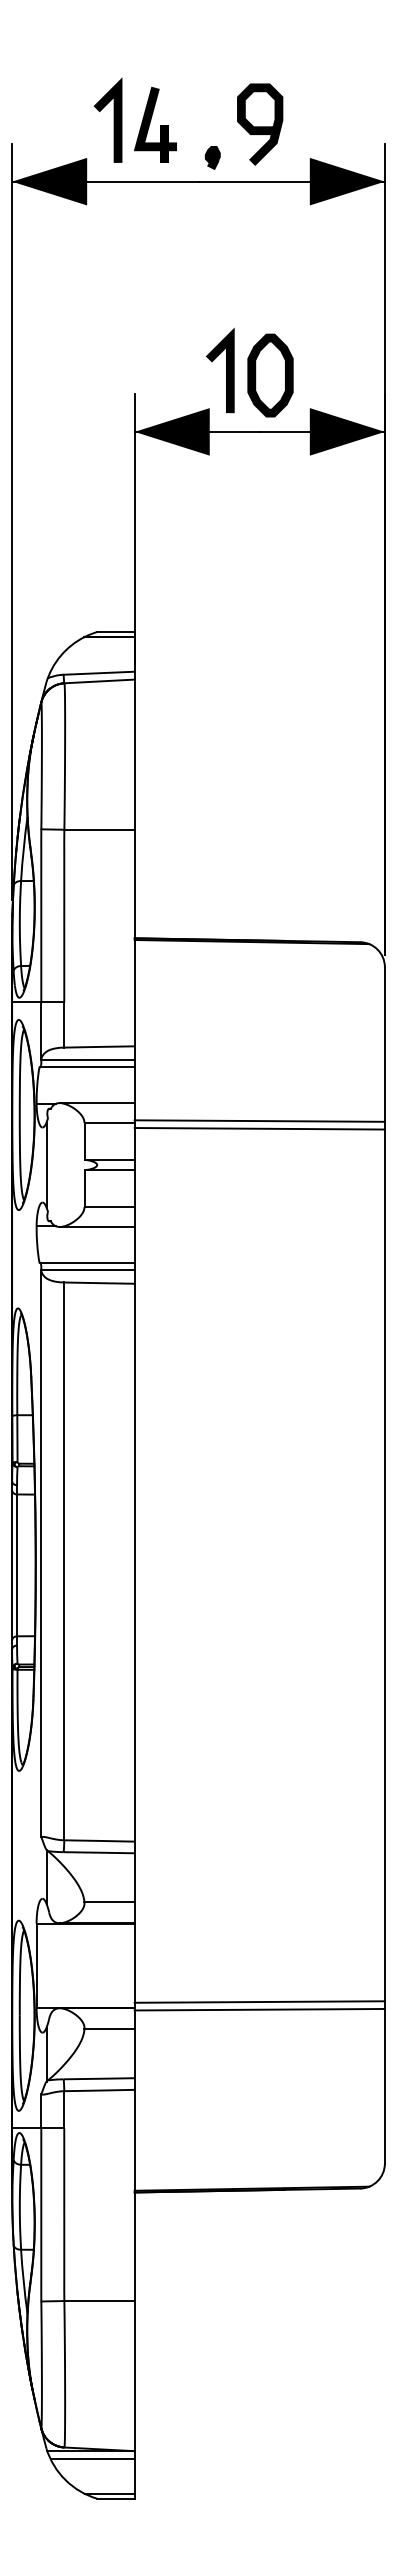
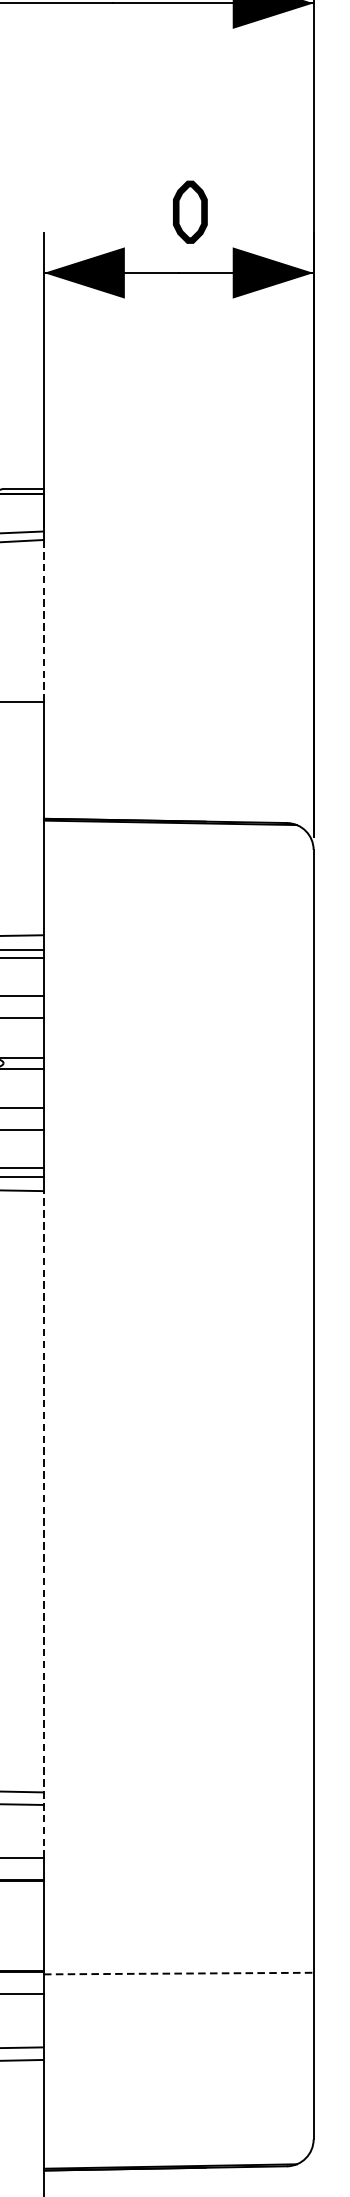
line: (226, 370) -> (142, 206), removed
part: (270, 375) -> (190, 212), size x0.7
line: (134, 754) -> (43, 620), solid -> dashed
line: (259, 1120) -> (178, 1015), removed
line: (259, 1128) -> (178, 1023), removed
line: (134, 1592) -> (43, 1523), solid -> dashed
line: (259, 2001) -> (178, 1964), removed
line: (260, 2009) -> (179, 1973), solid -> dashed

